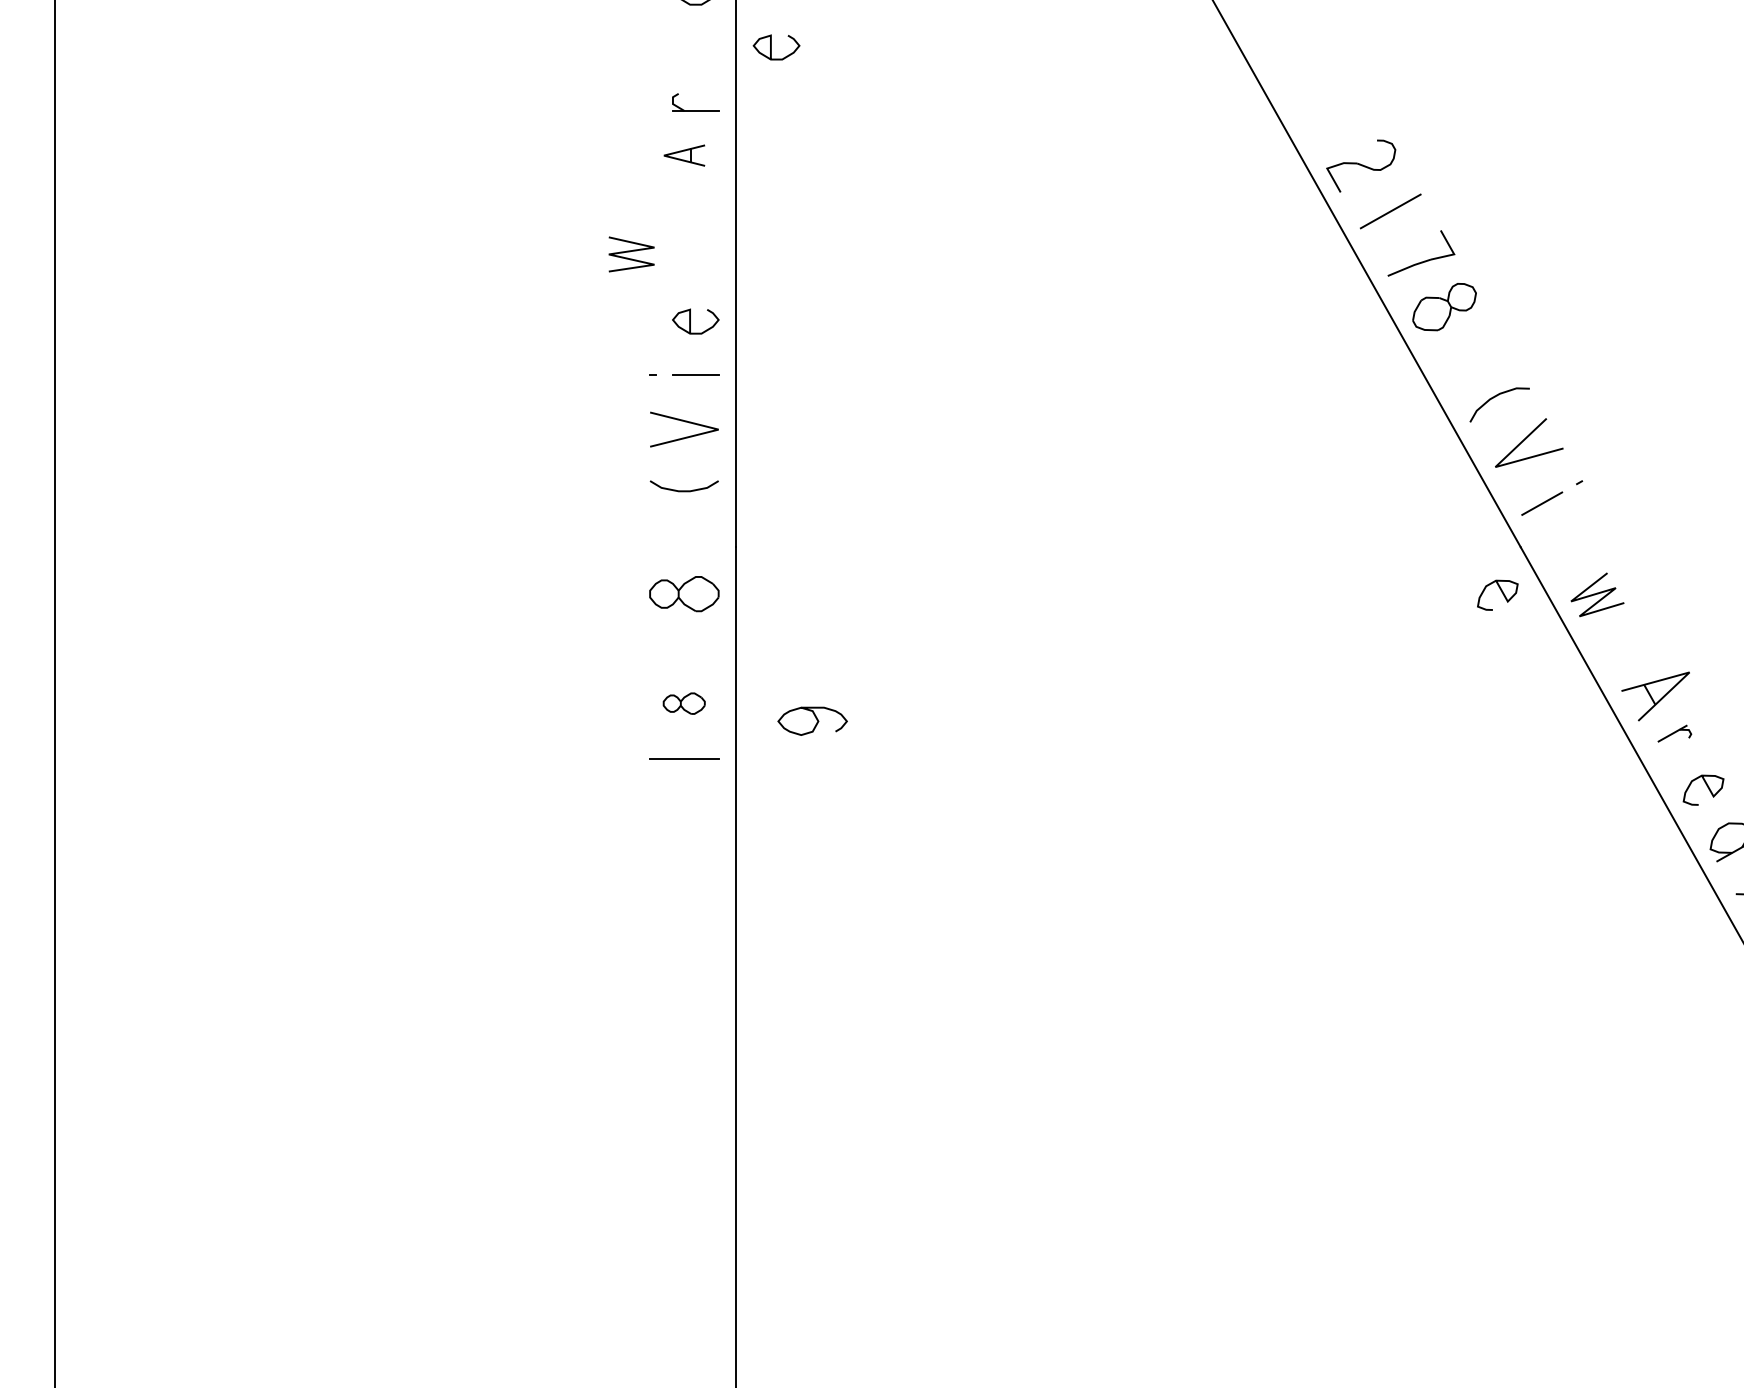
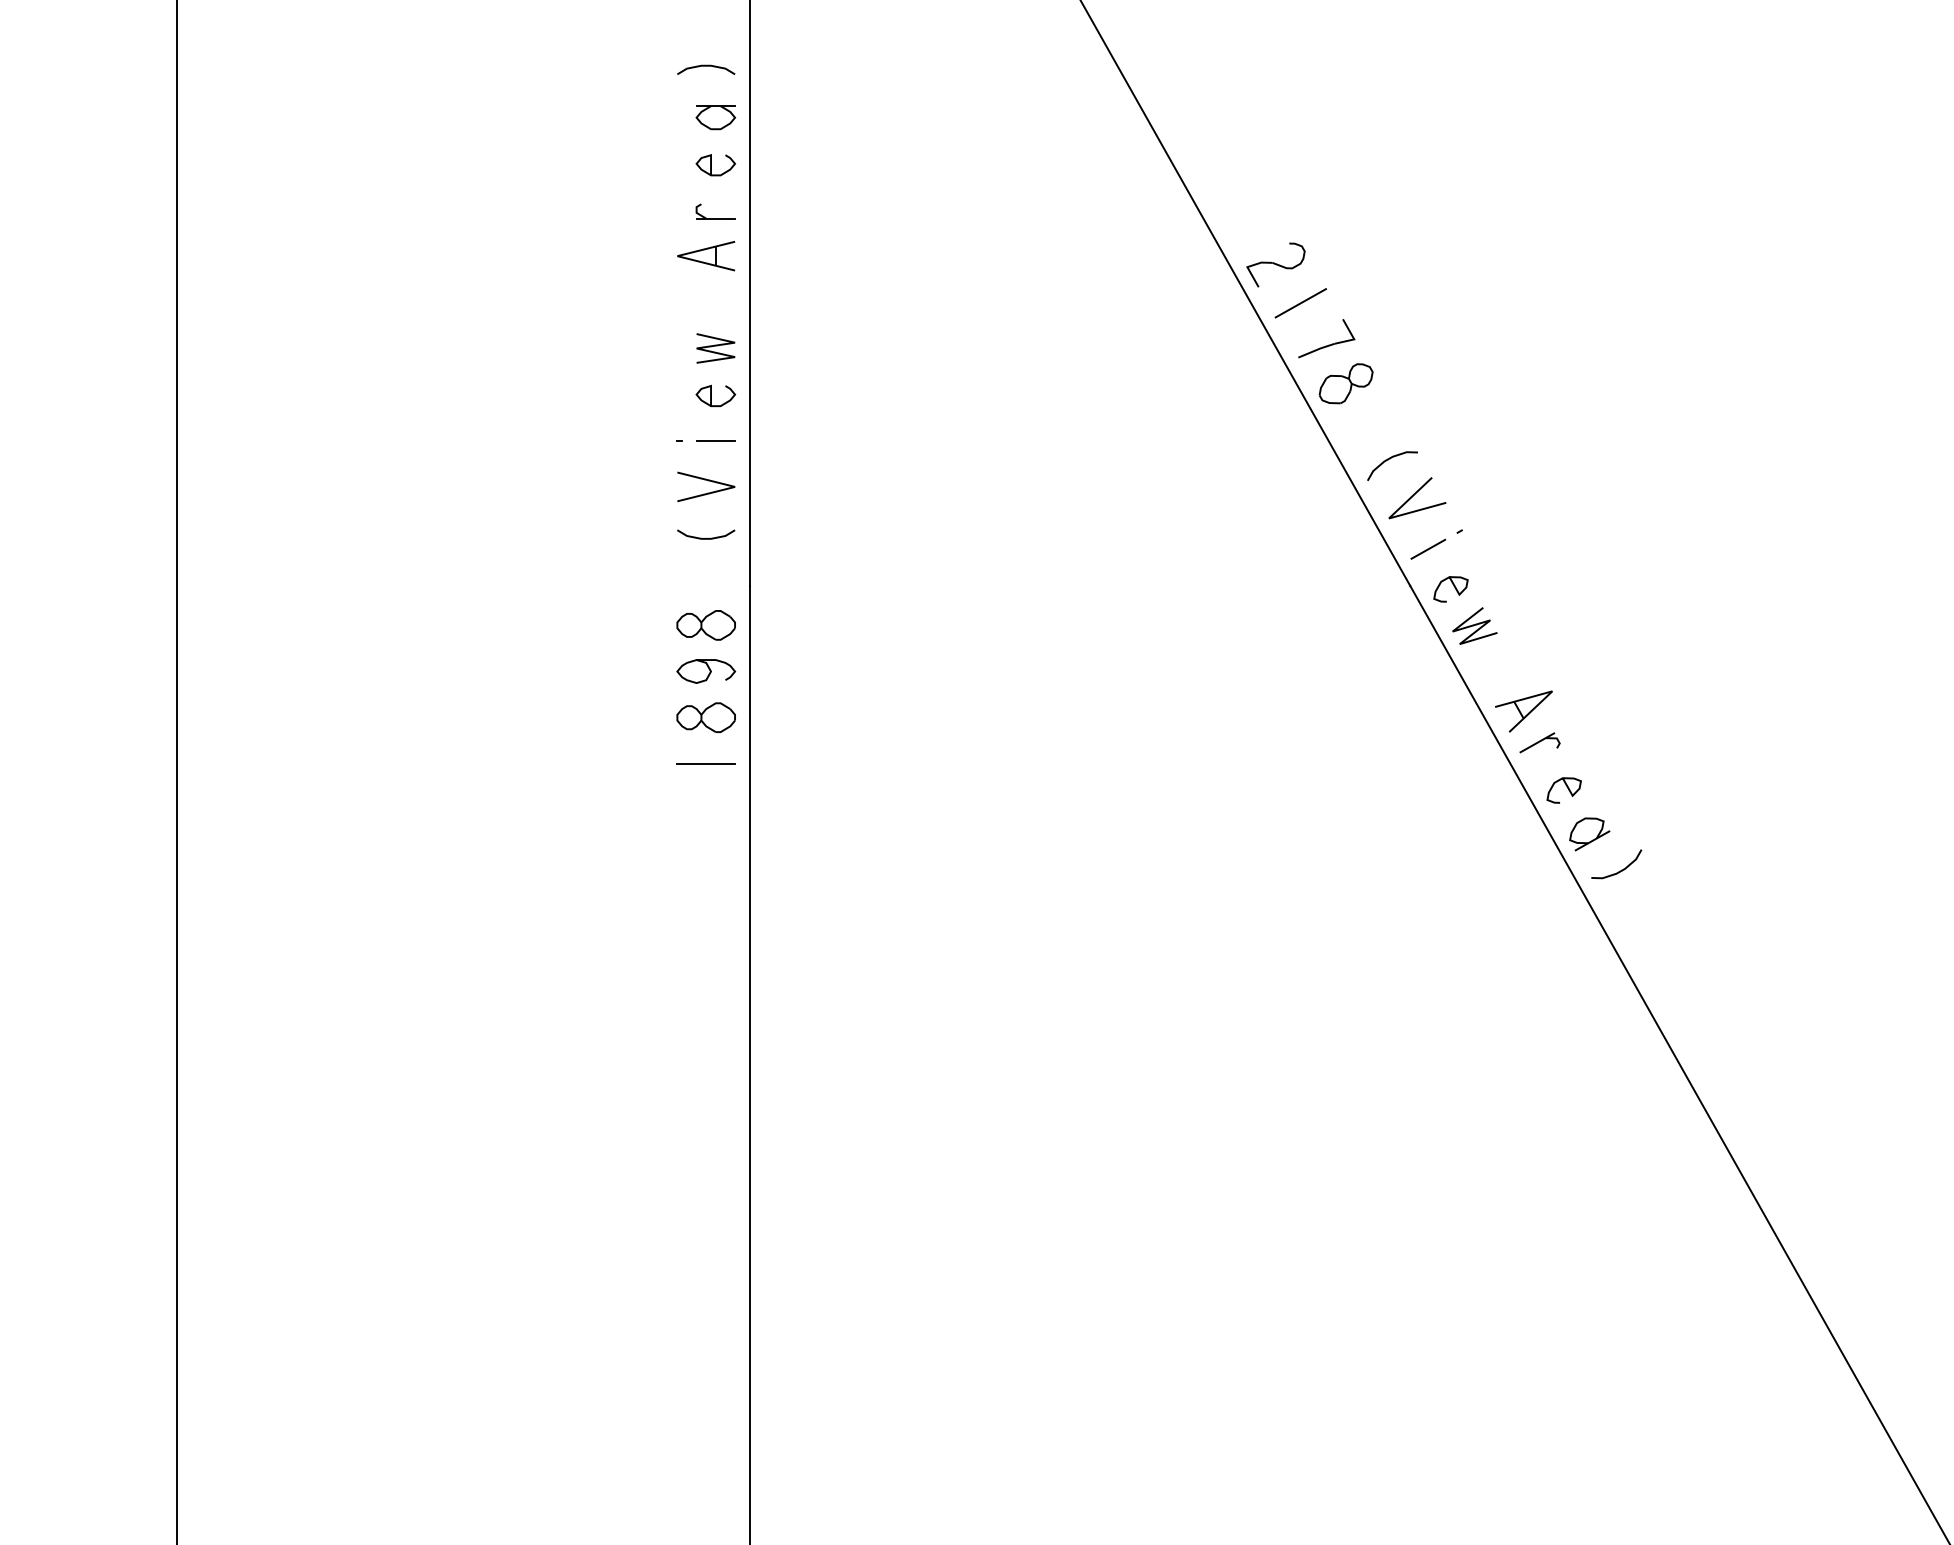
curve: (771, 47) -> (711, 165), moved
part: (684, 155) -> (706, 256), size x1.67
line: (631, 252) -> (715, 346), moved
curve: (1501, 594) -> (1454, 588), moved
part: (683, 703) -> (705, 717), size x1.67
curve: (815, 718) -> (708, 669), moved
part: (1674, 733) -> (1539, 742), size x1.43

